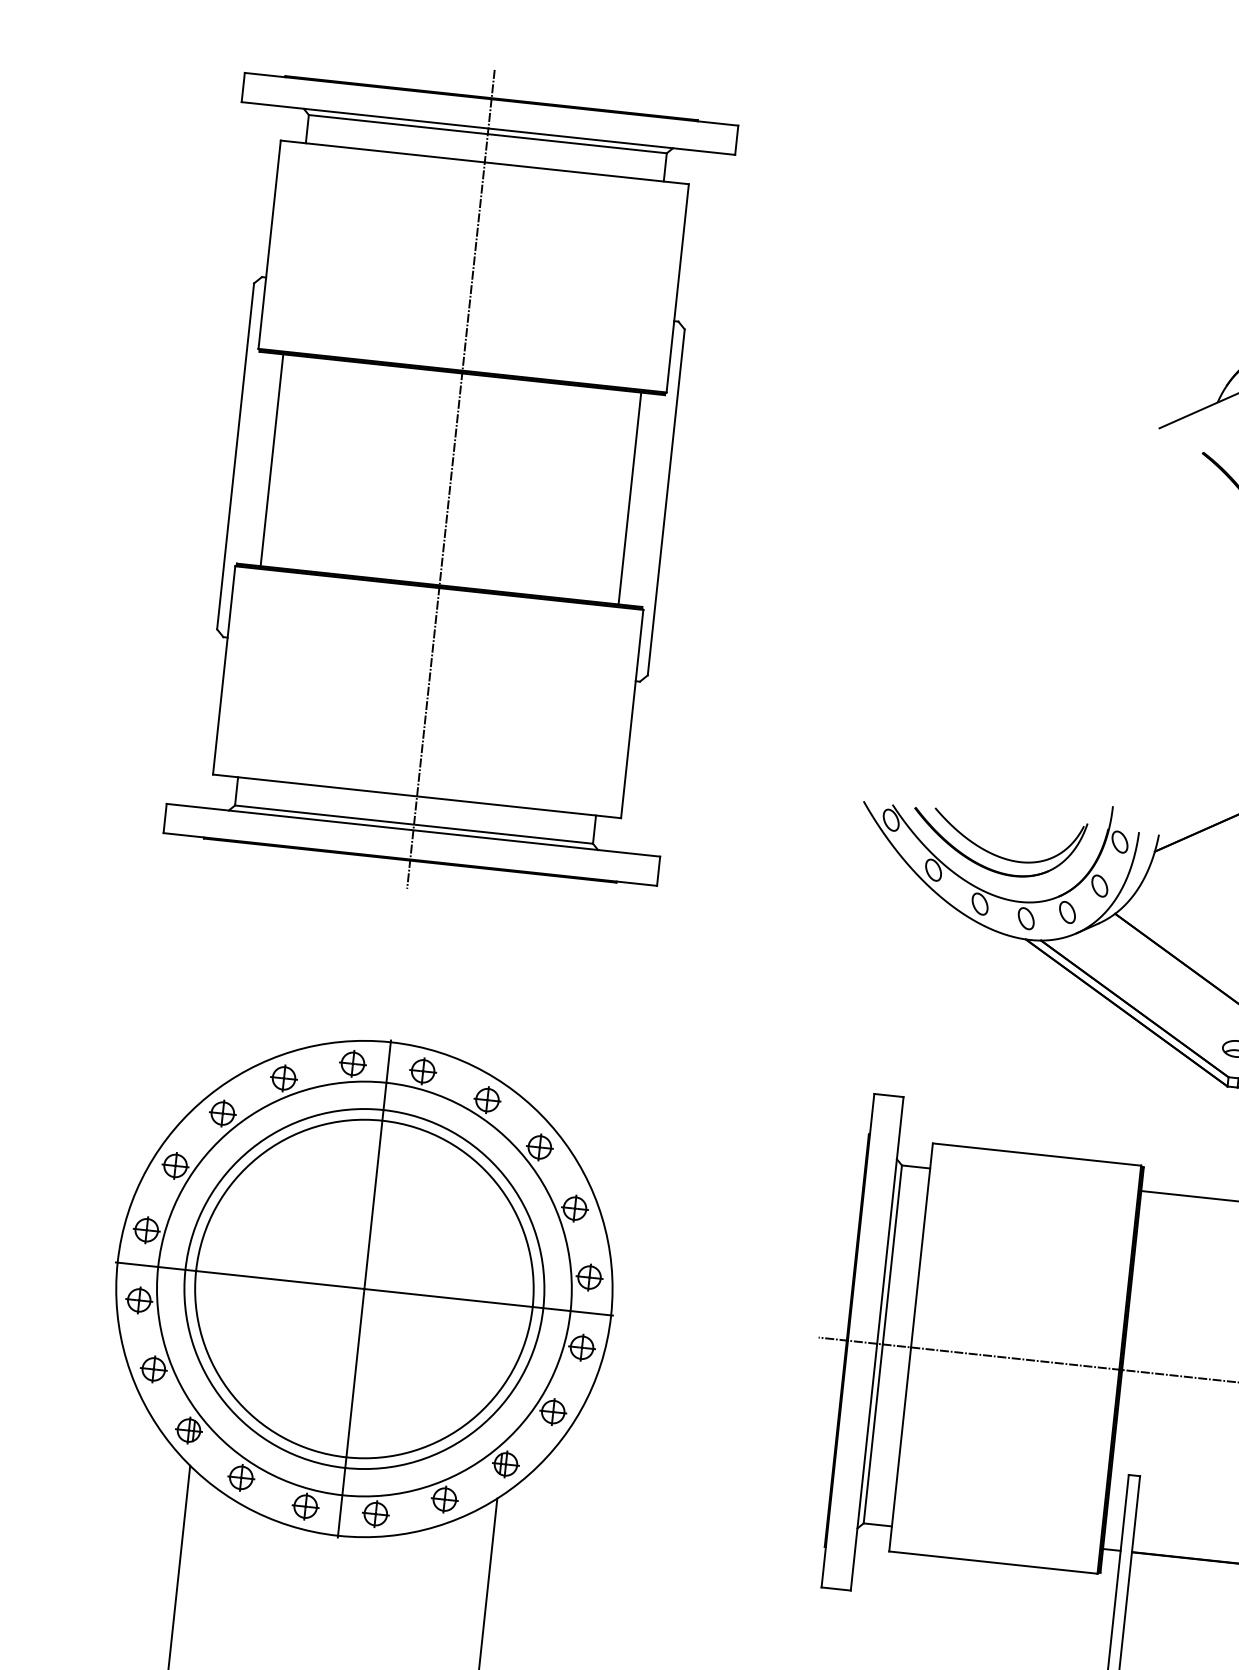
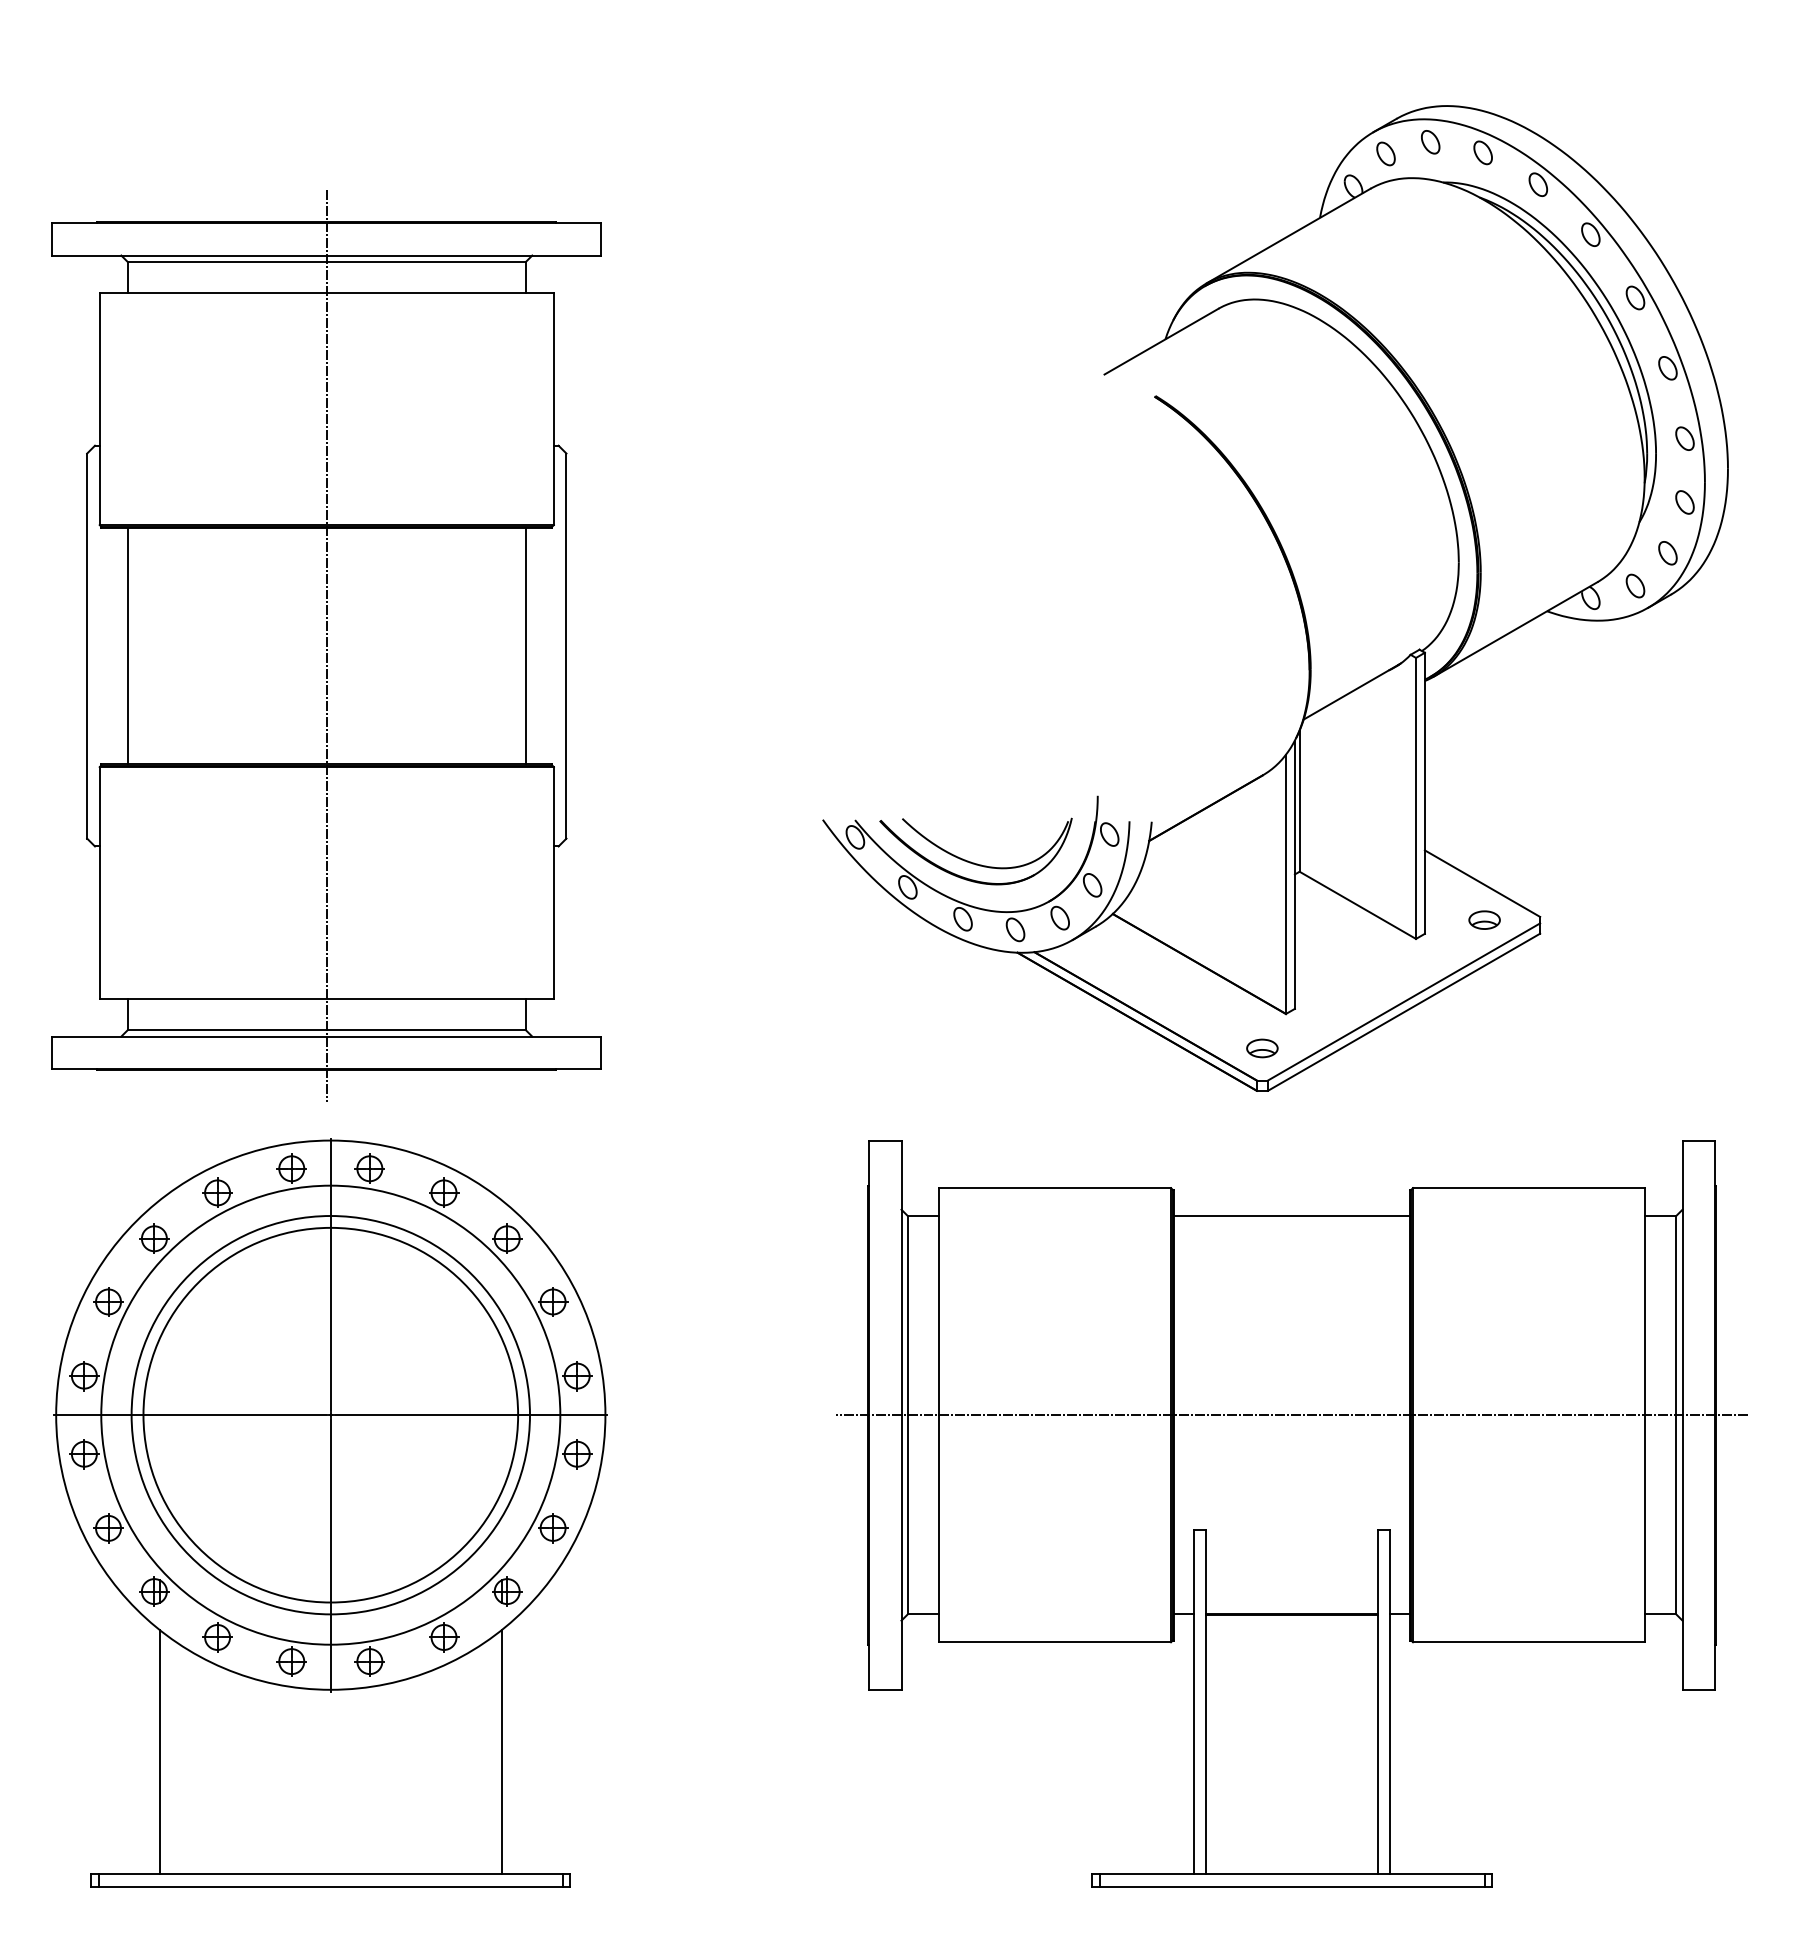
part: (450, 478) -> (326, 645), moved

